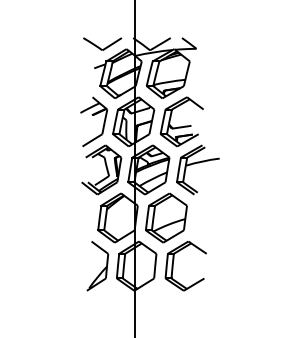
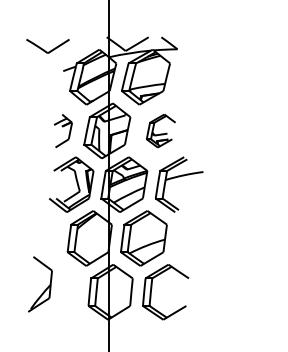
part: (102, 43) -> (47, 45), moved
part: (94, 121) -> (63, 130), size x0.6
part: (181, 121) -> (160, 130), size x0.6
part: (103, 268) -> (46, 287), moved

